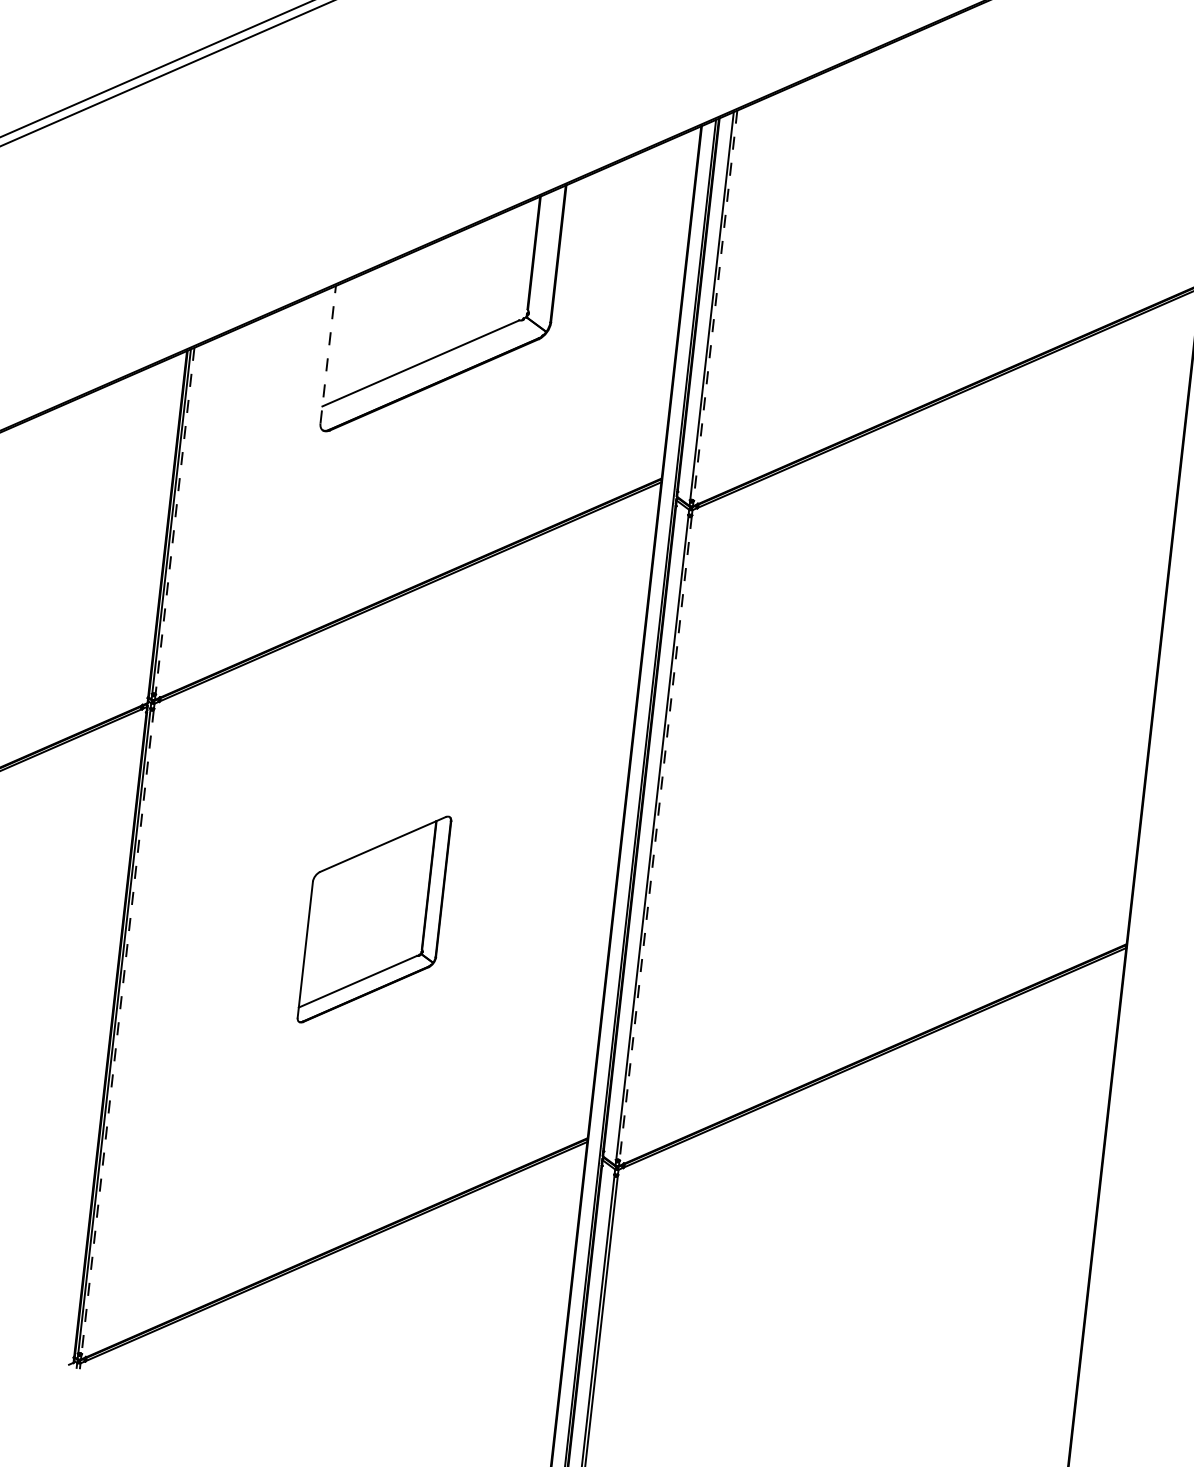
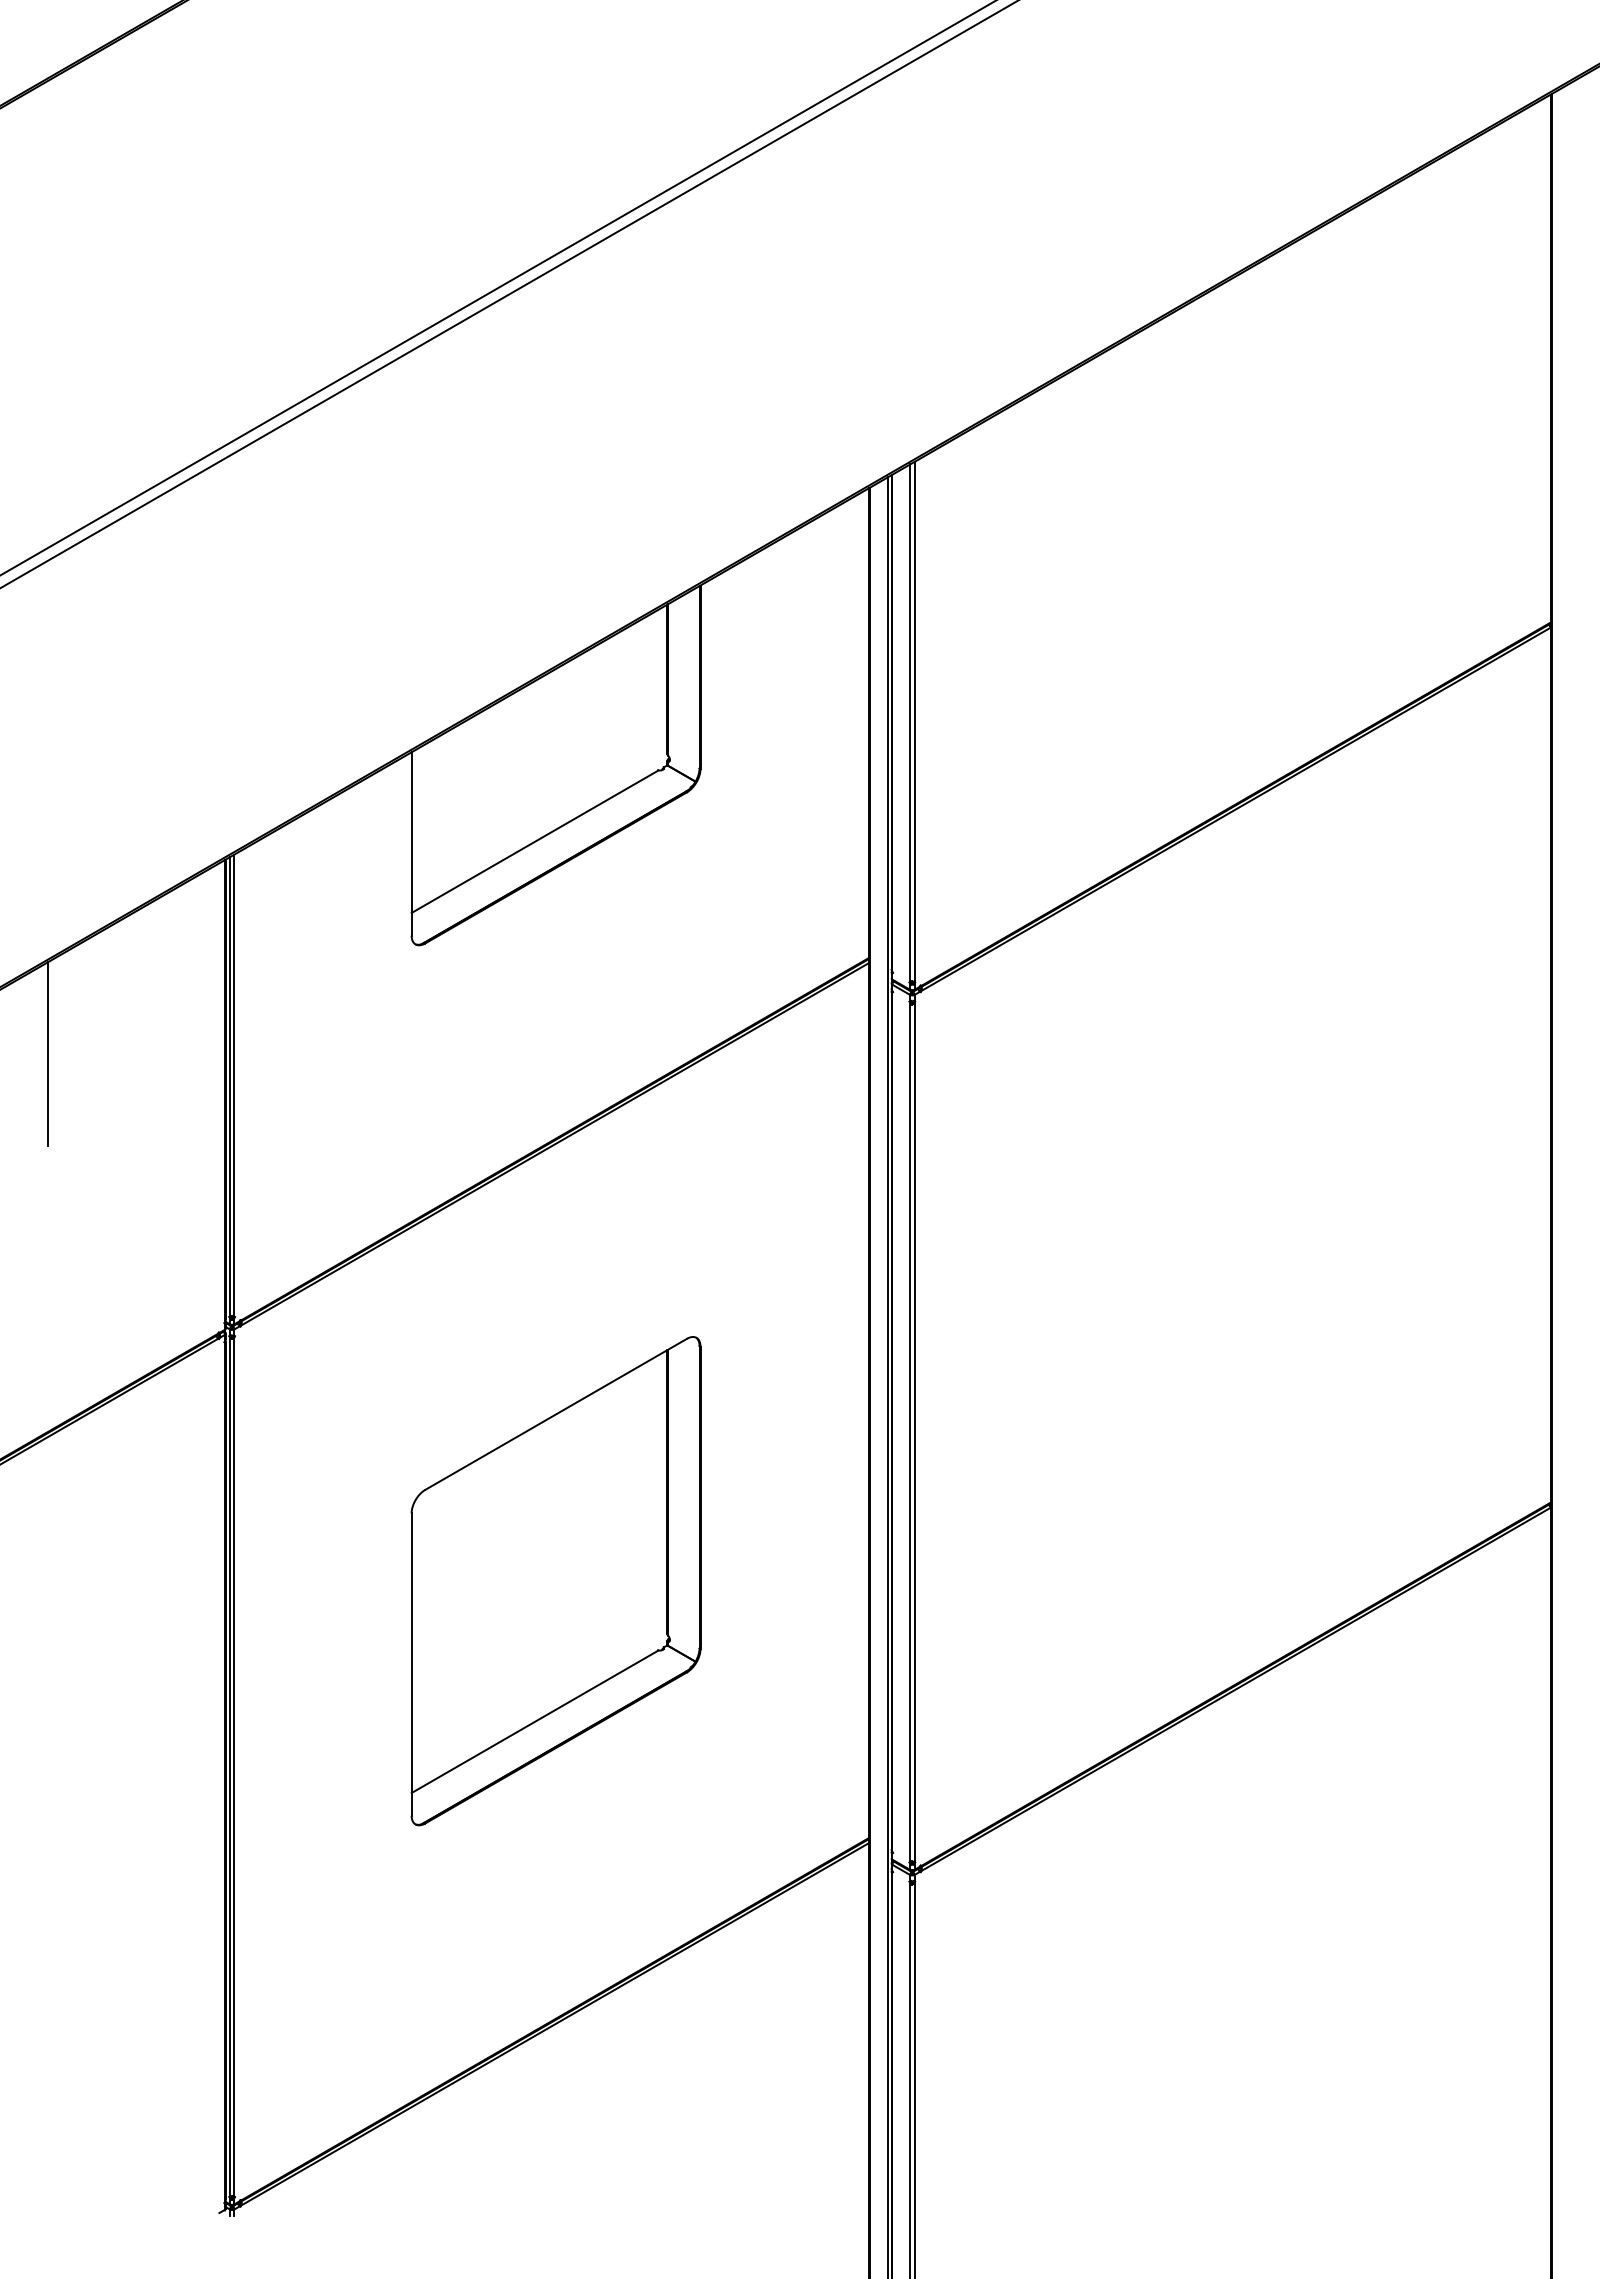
line: (715, 305) -> (914, 722), dashed -> solid
line: (328, 355) -> (411, 844), dashed -> solid
line: (37, 481) -> (47, 1053), added
line: (175, 521) -> (234, 1086), dashed -> solid
line: (655, 838) -> (914, 1432), dashed -> solid
part: (374, 919) -> (555, 1581), size x1.67
line: (117, 1031) -> (234, 1766), dashed -> solid

